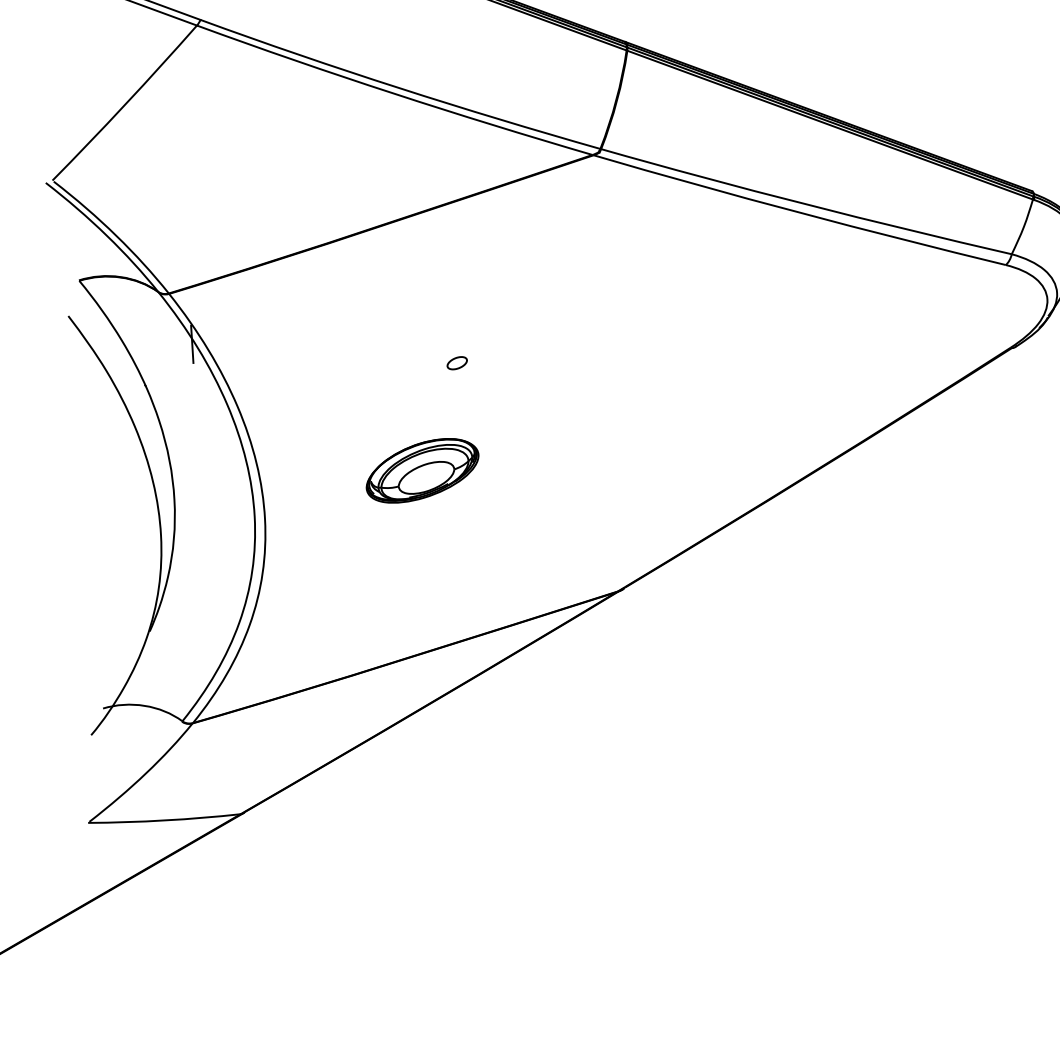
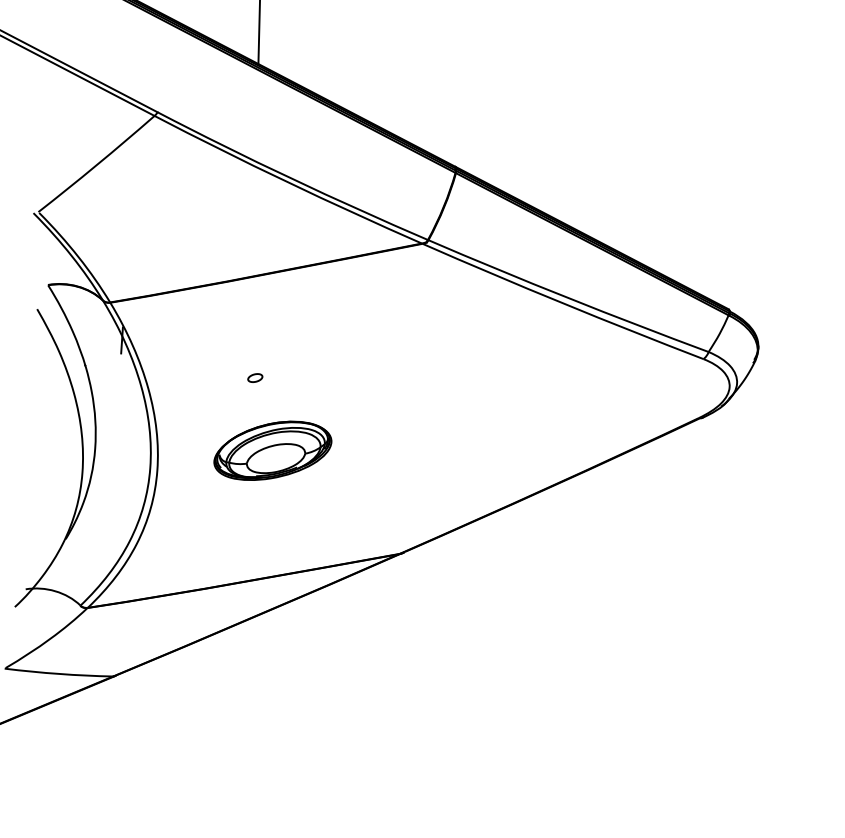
part: (457, 362) -> (255, 377), moved
part: (421, 470) -> (272, 450), size x1.43

